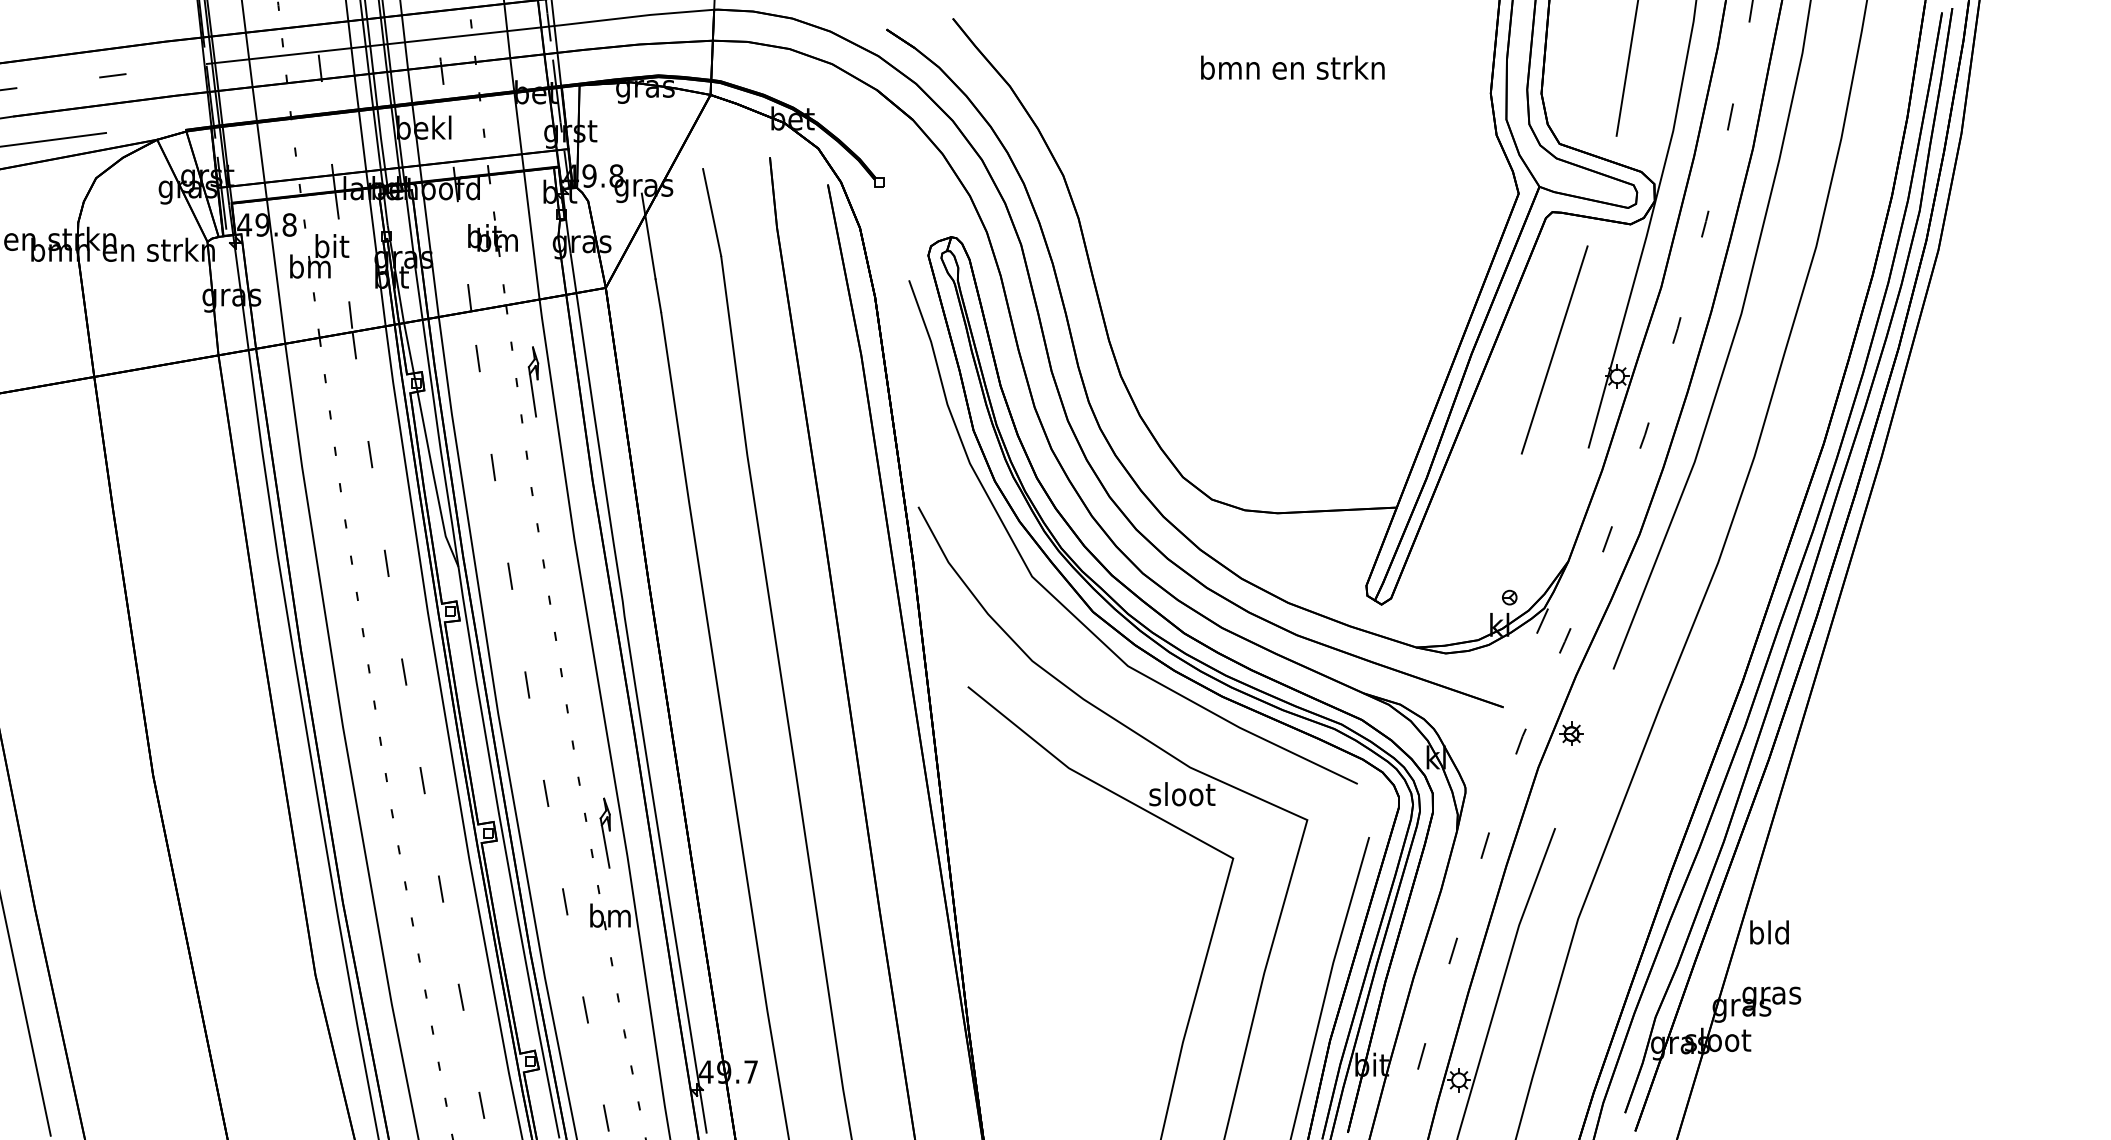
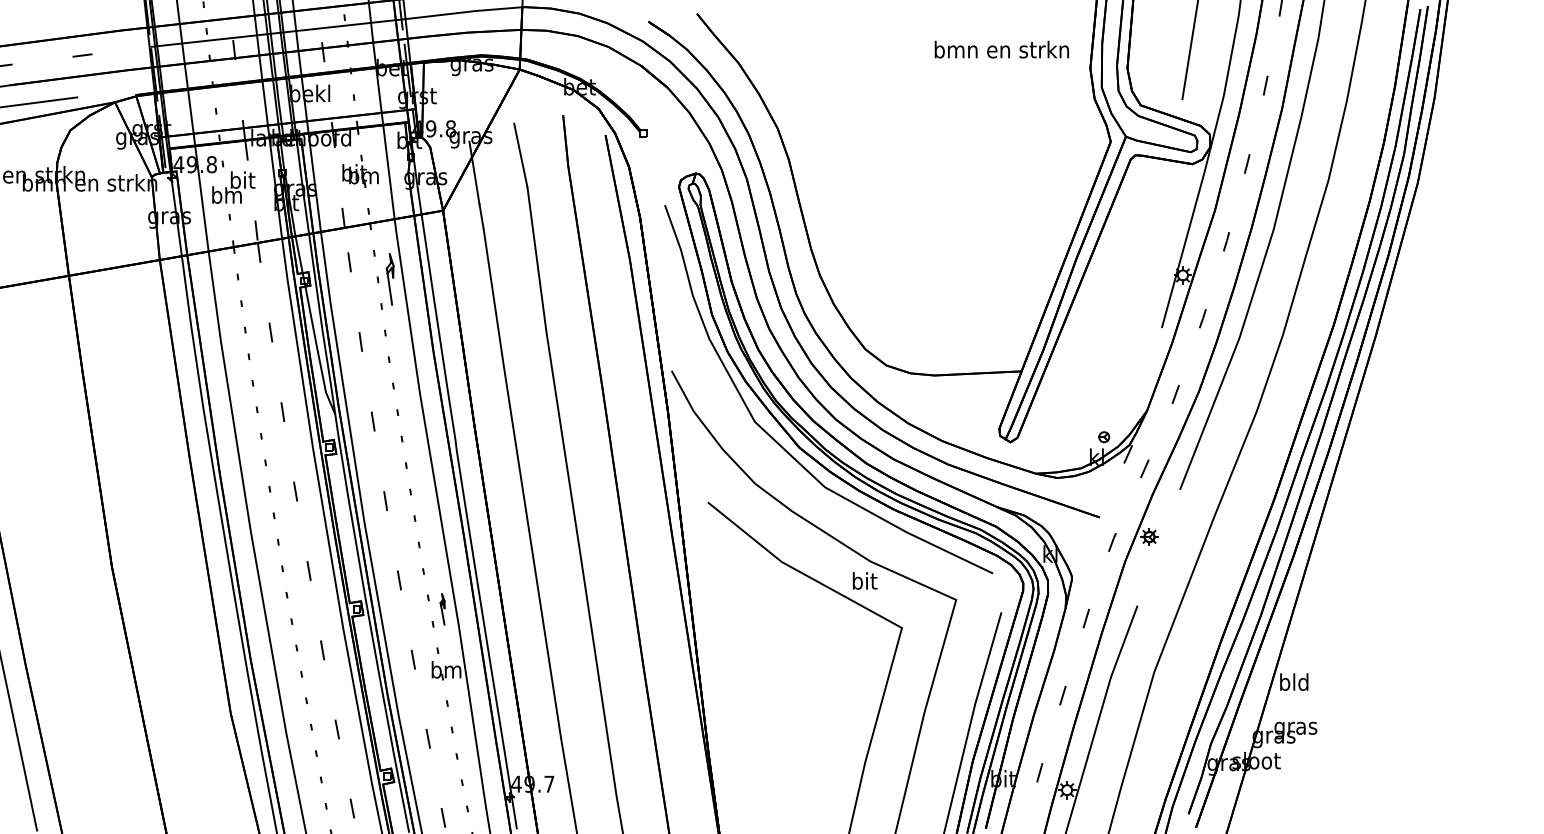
text: (1292, 67) -> (1001, 49), moved
line: (1554, 349) -> (1136, 255), removed
text: (1182, 794) -> (864, 581), sloot -> bit
part: (604, 832) -> (442, 608), size x0.6

